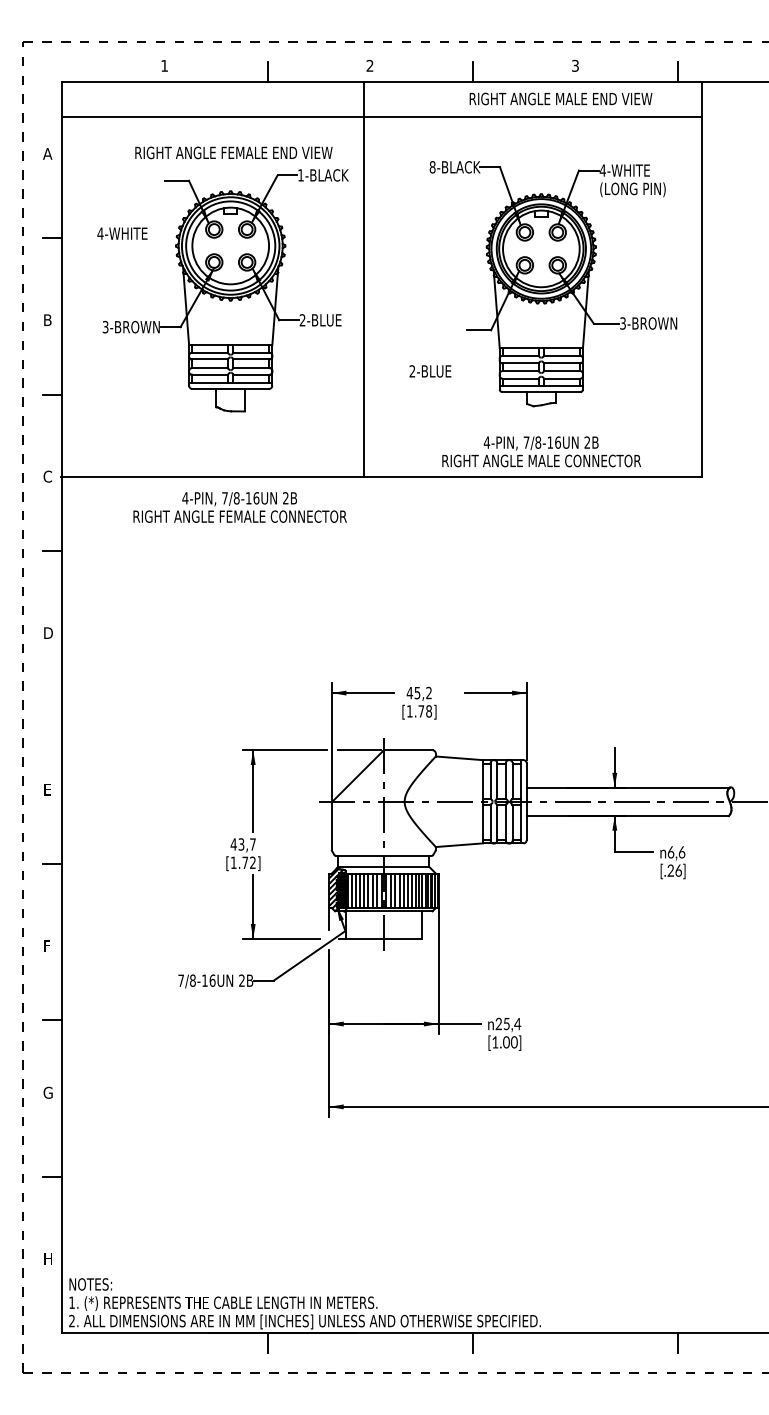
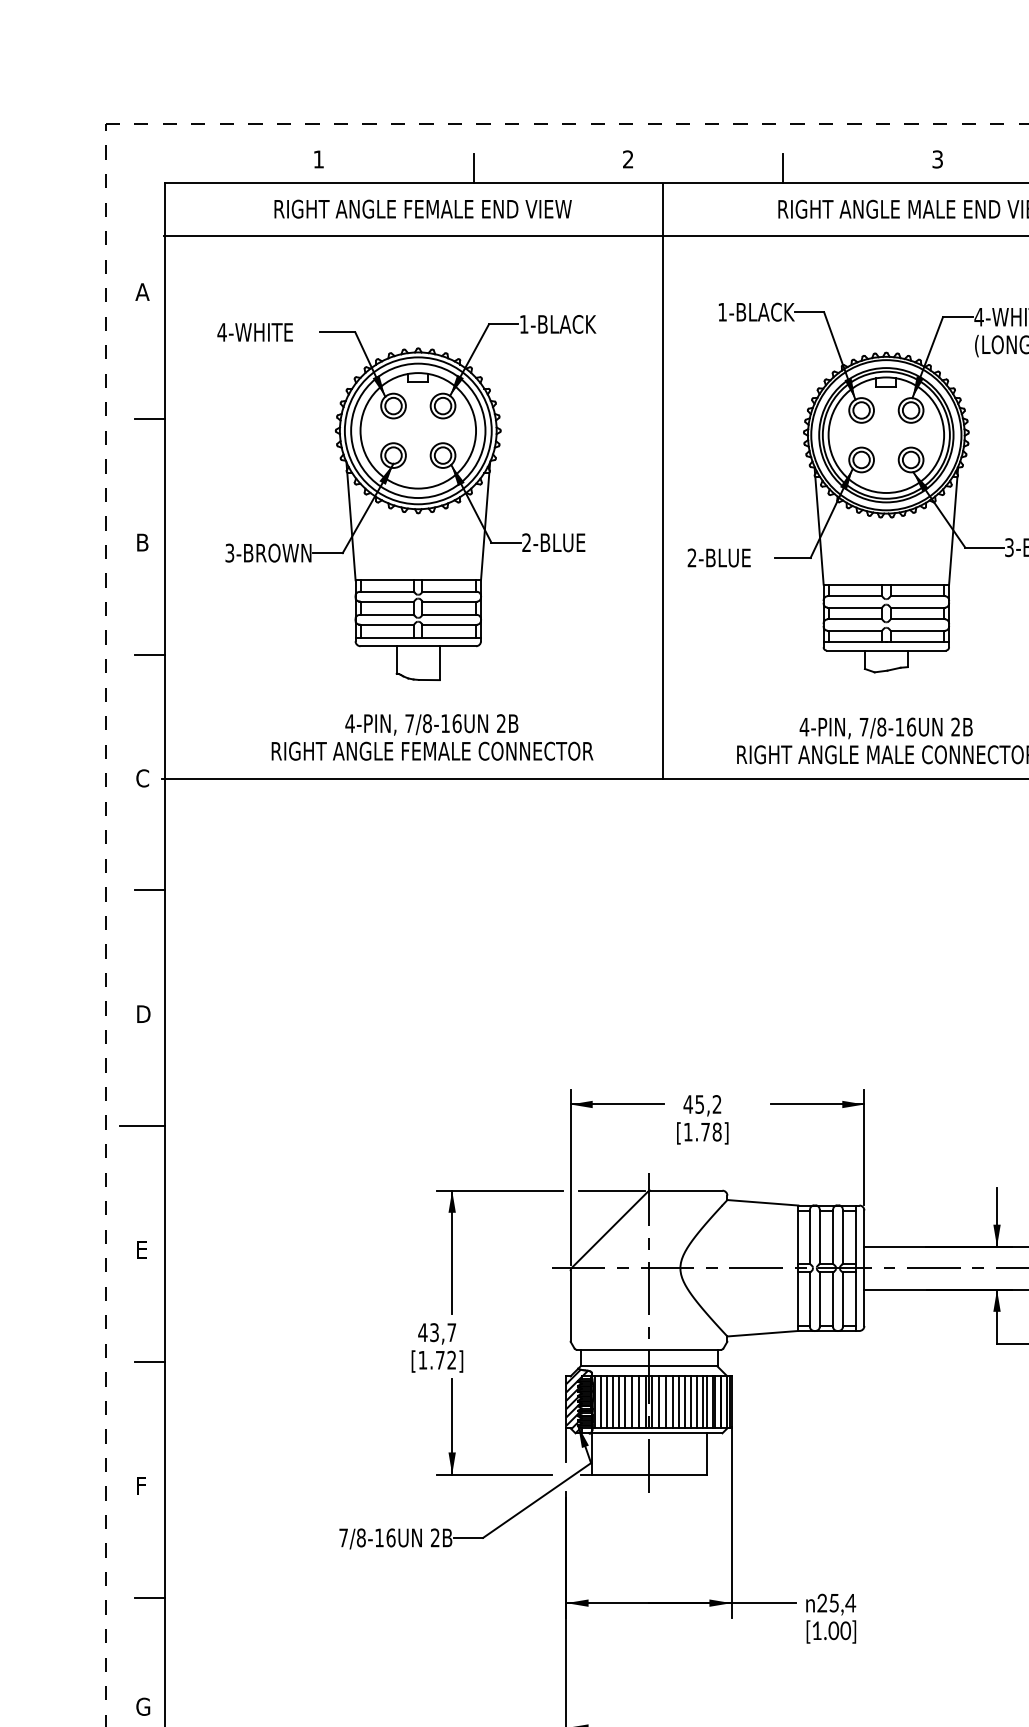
text: (233, 152) -> (422, 208), moved
text: (432, 167) -> (722, 312), 8-BLACK -> 1-BLACK
text: (122, 233) -> (255, 332), moved
line: (364, 279) -> (663, 481), moved
text: (430, 371) -> (719, 558), moved
text: (239, 507) -> (431, 737), moved
line: (47, 707) -> (142, 1126), added

